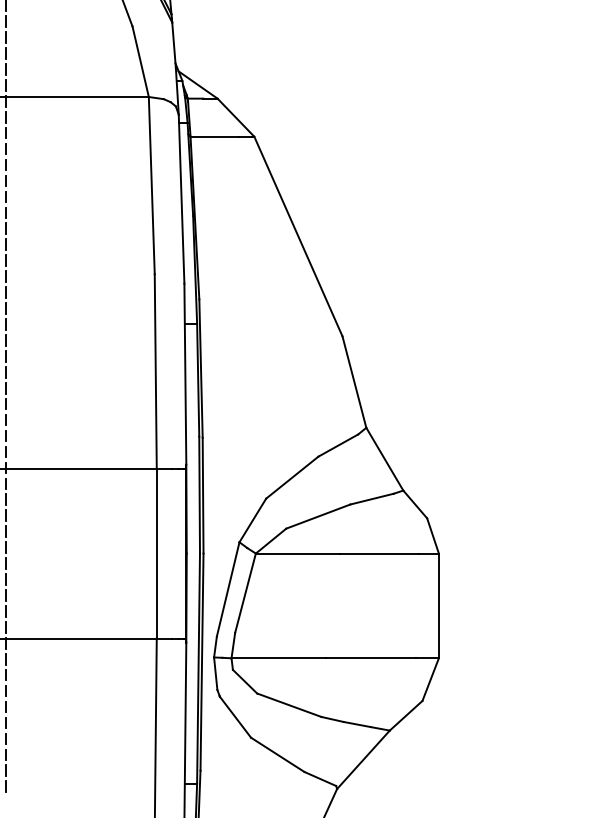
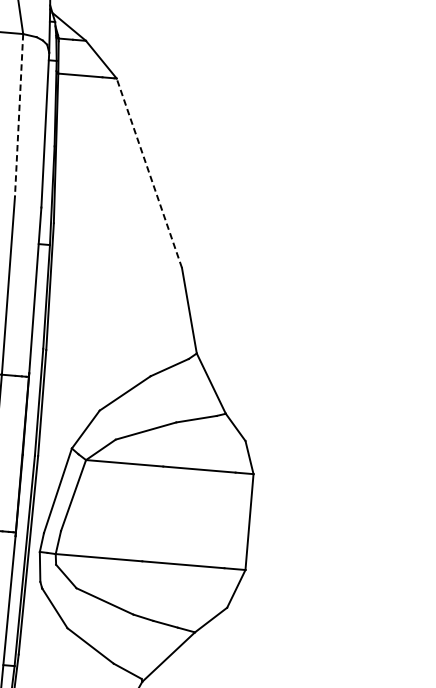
line: (151, 185) -> (18, 115), solid -> dashed
line: (298, 236) -> (149, 173), solid -> dashed

